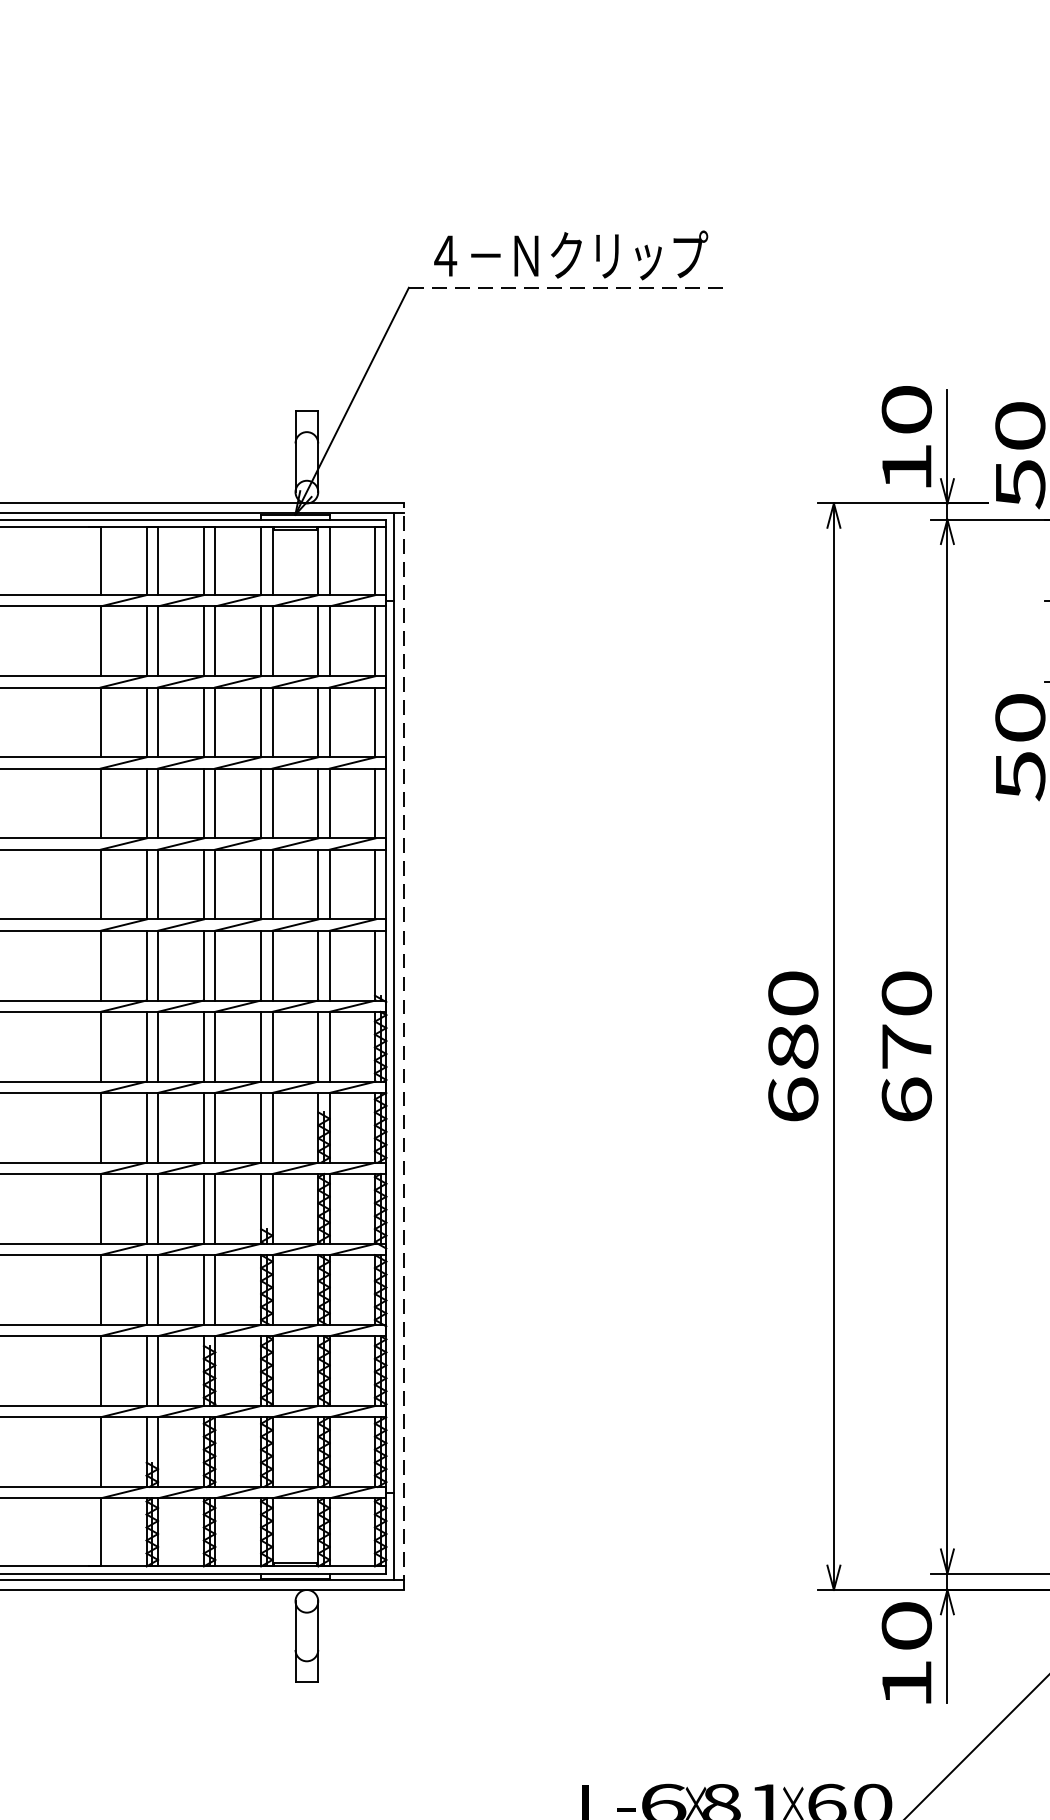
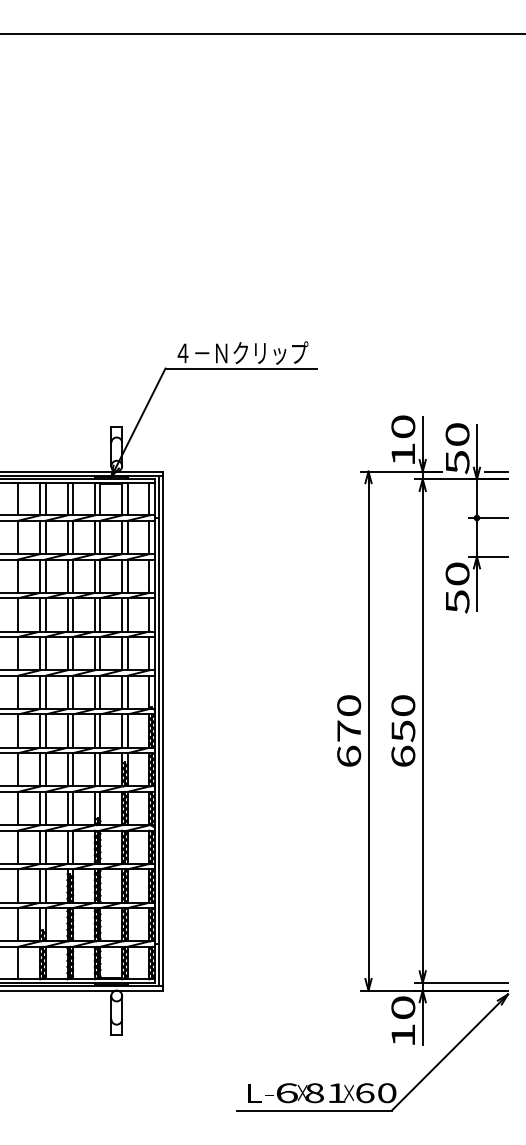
line: (568, 287) -> (241, 368), dashed -> solid
line: (404, 1045) -> (163, 730), dashed -> solid
text: (794, 1045) -> (349, 730), 680 -> 670
text: (907, 1047) -> (403, 731), 670 -> 650

